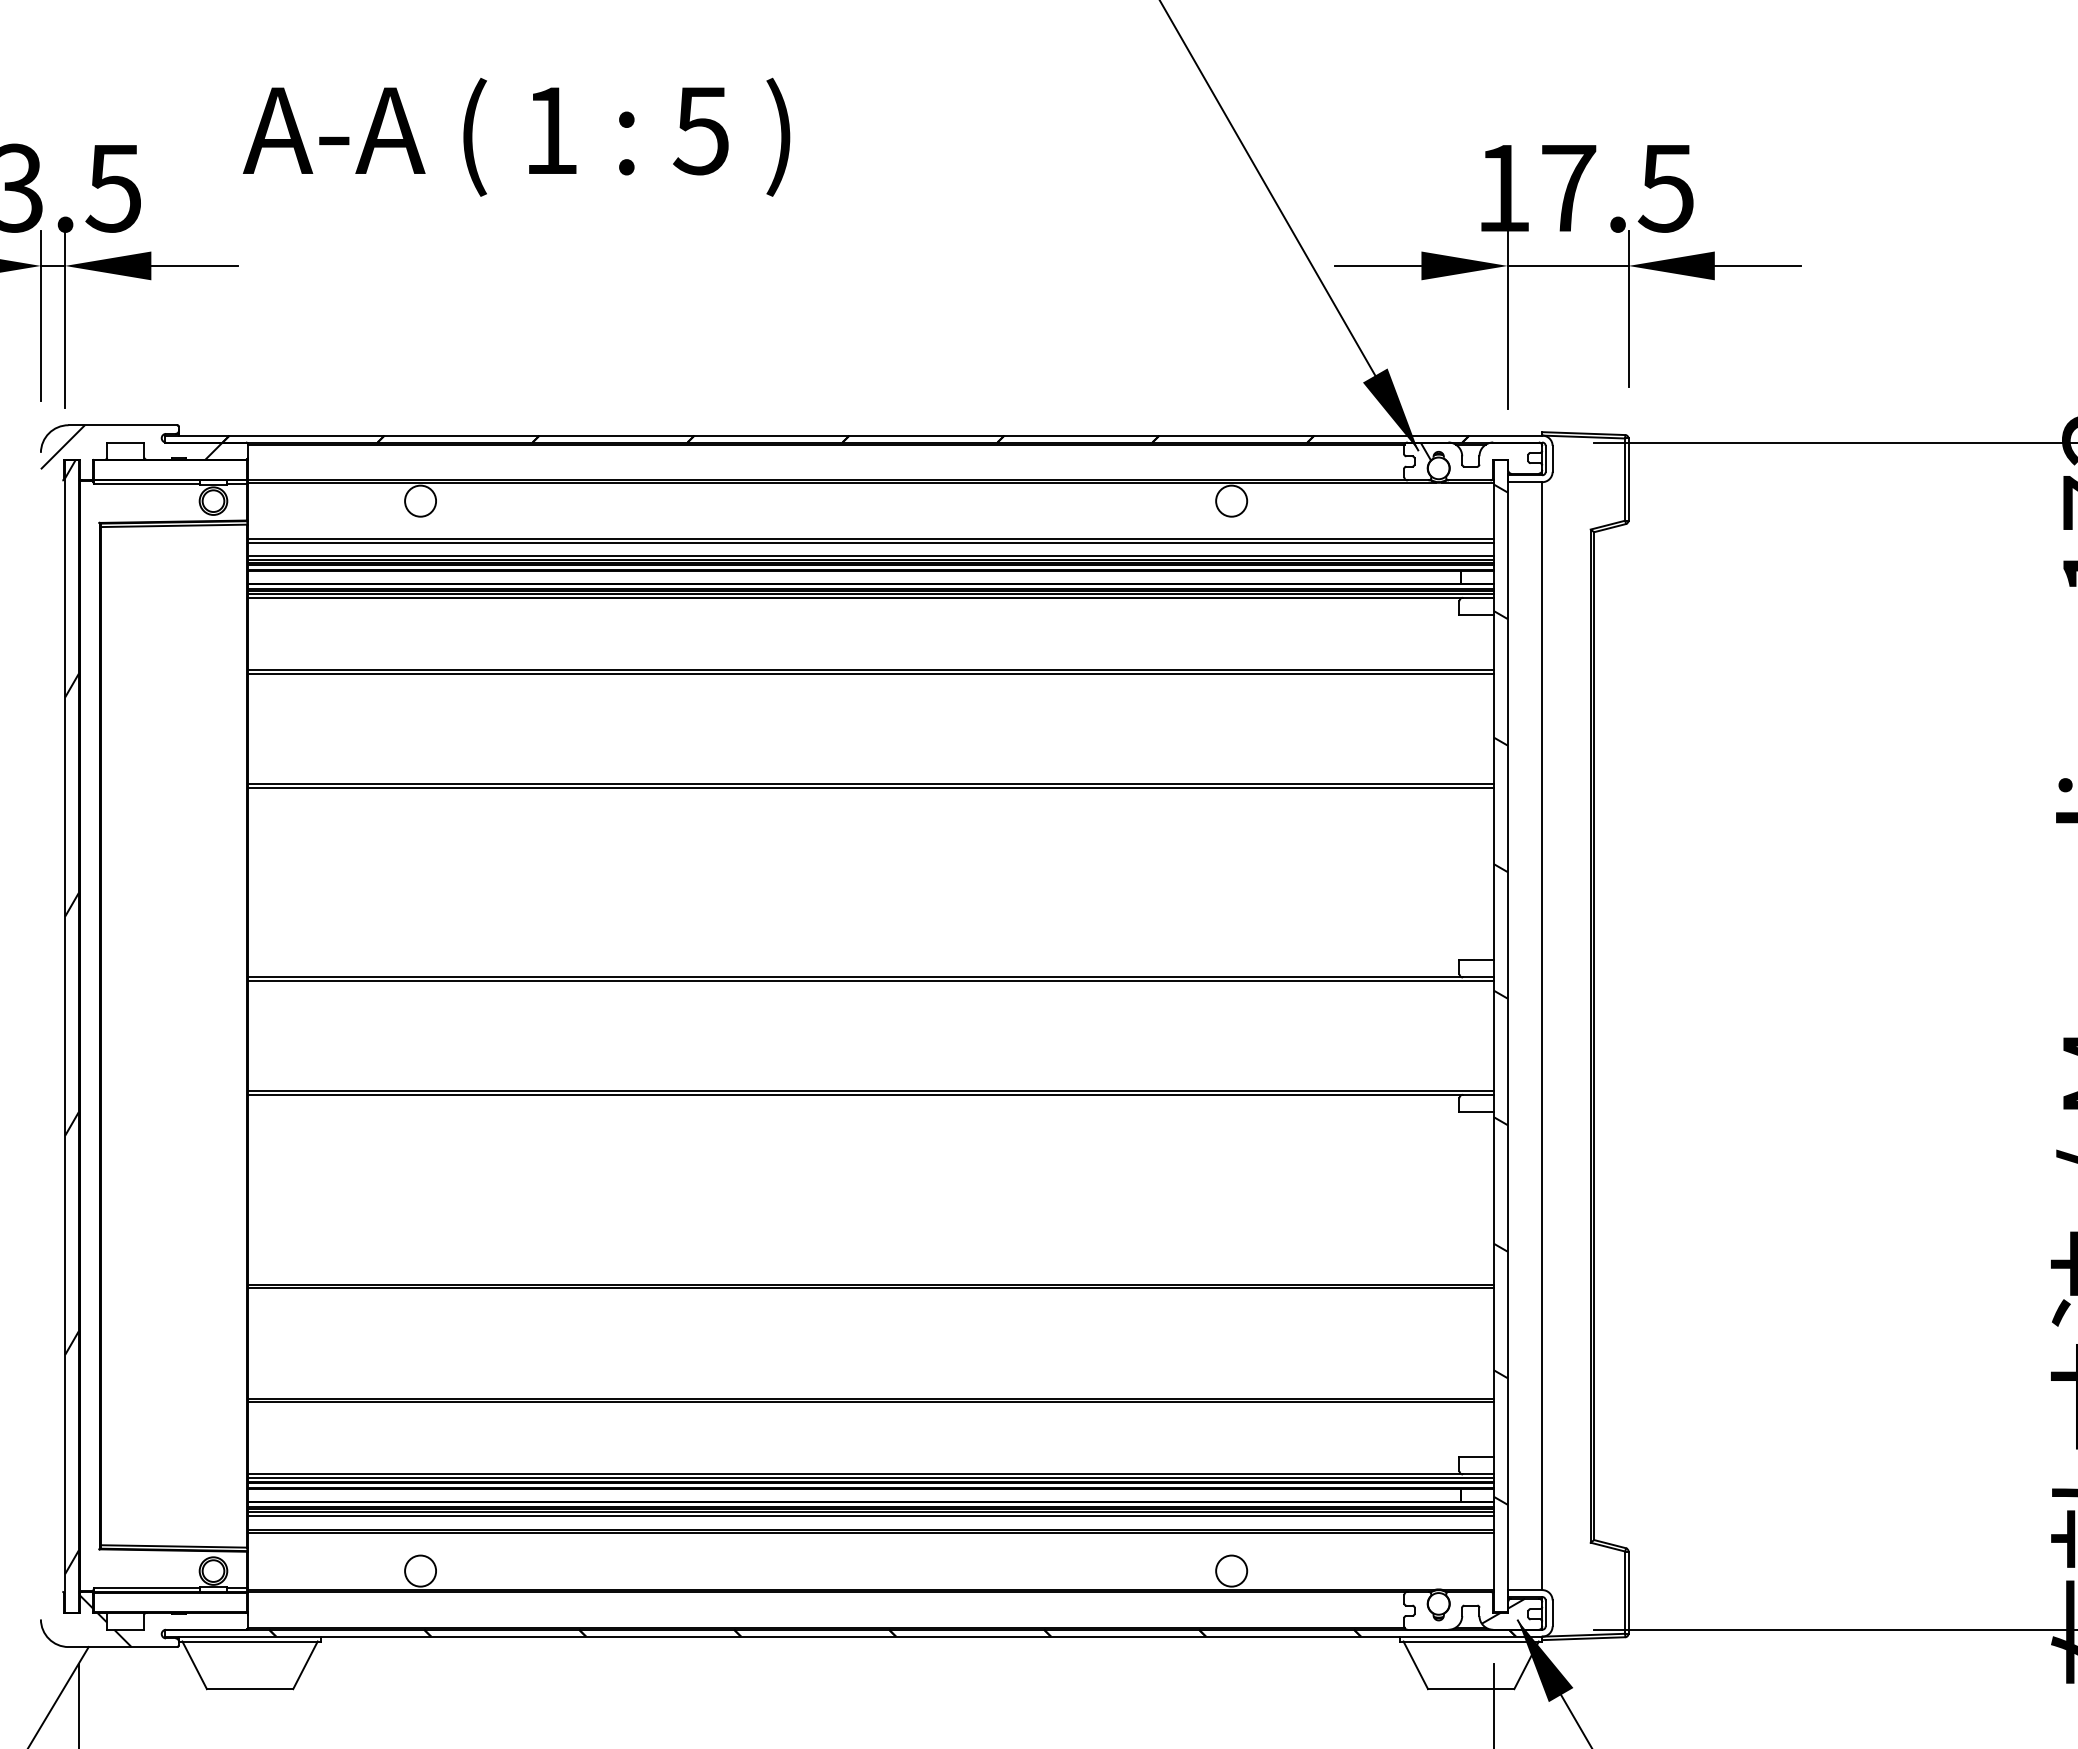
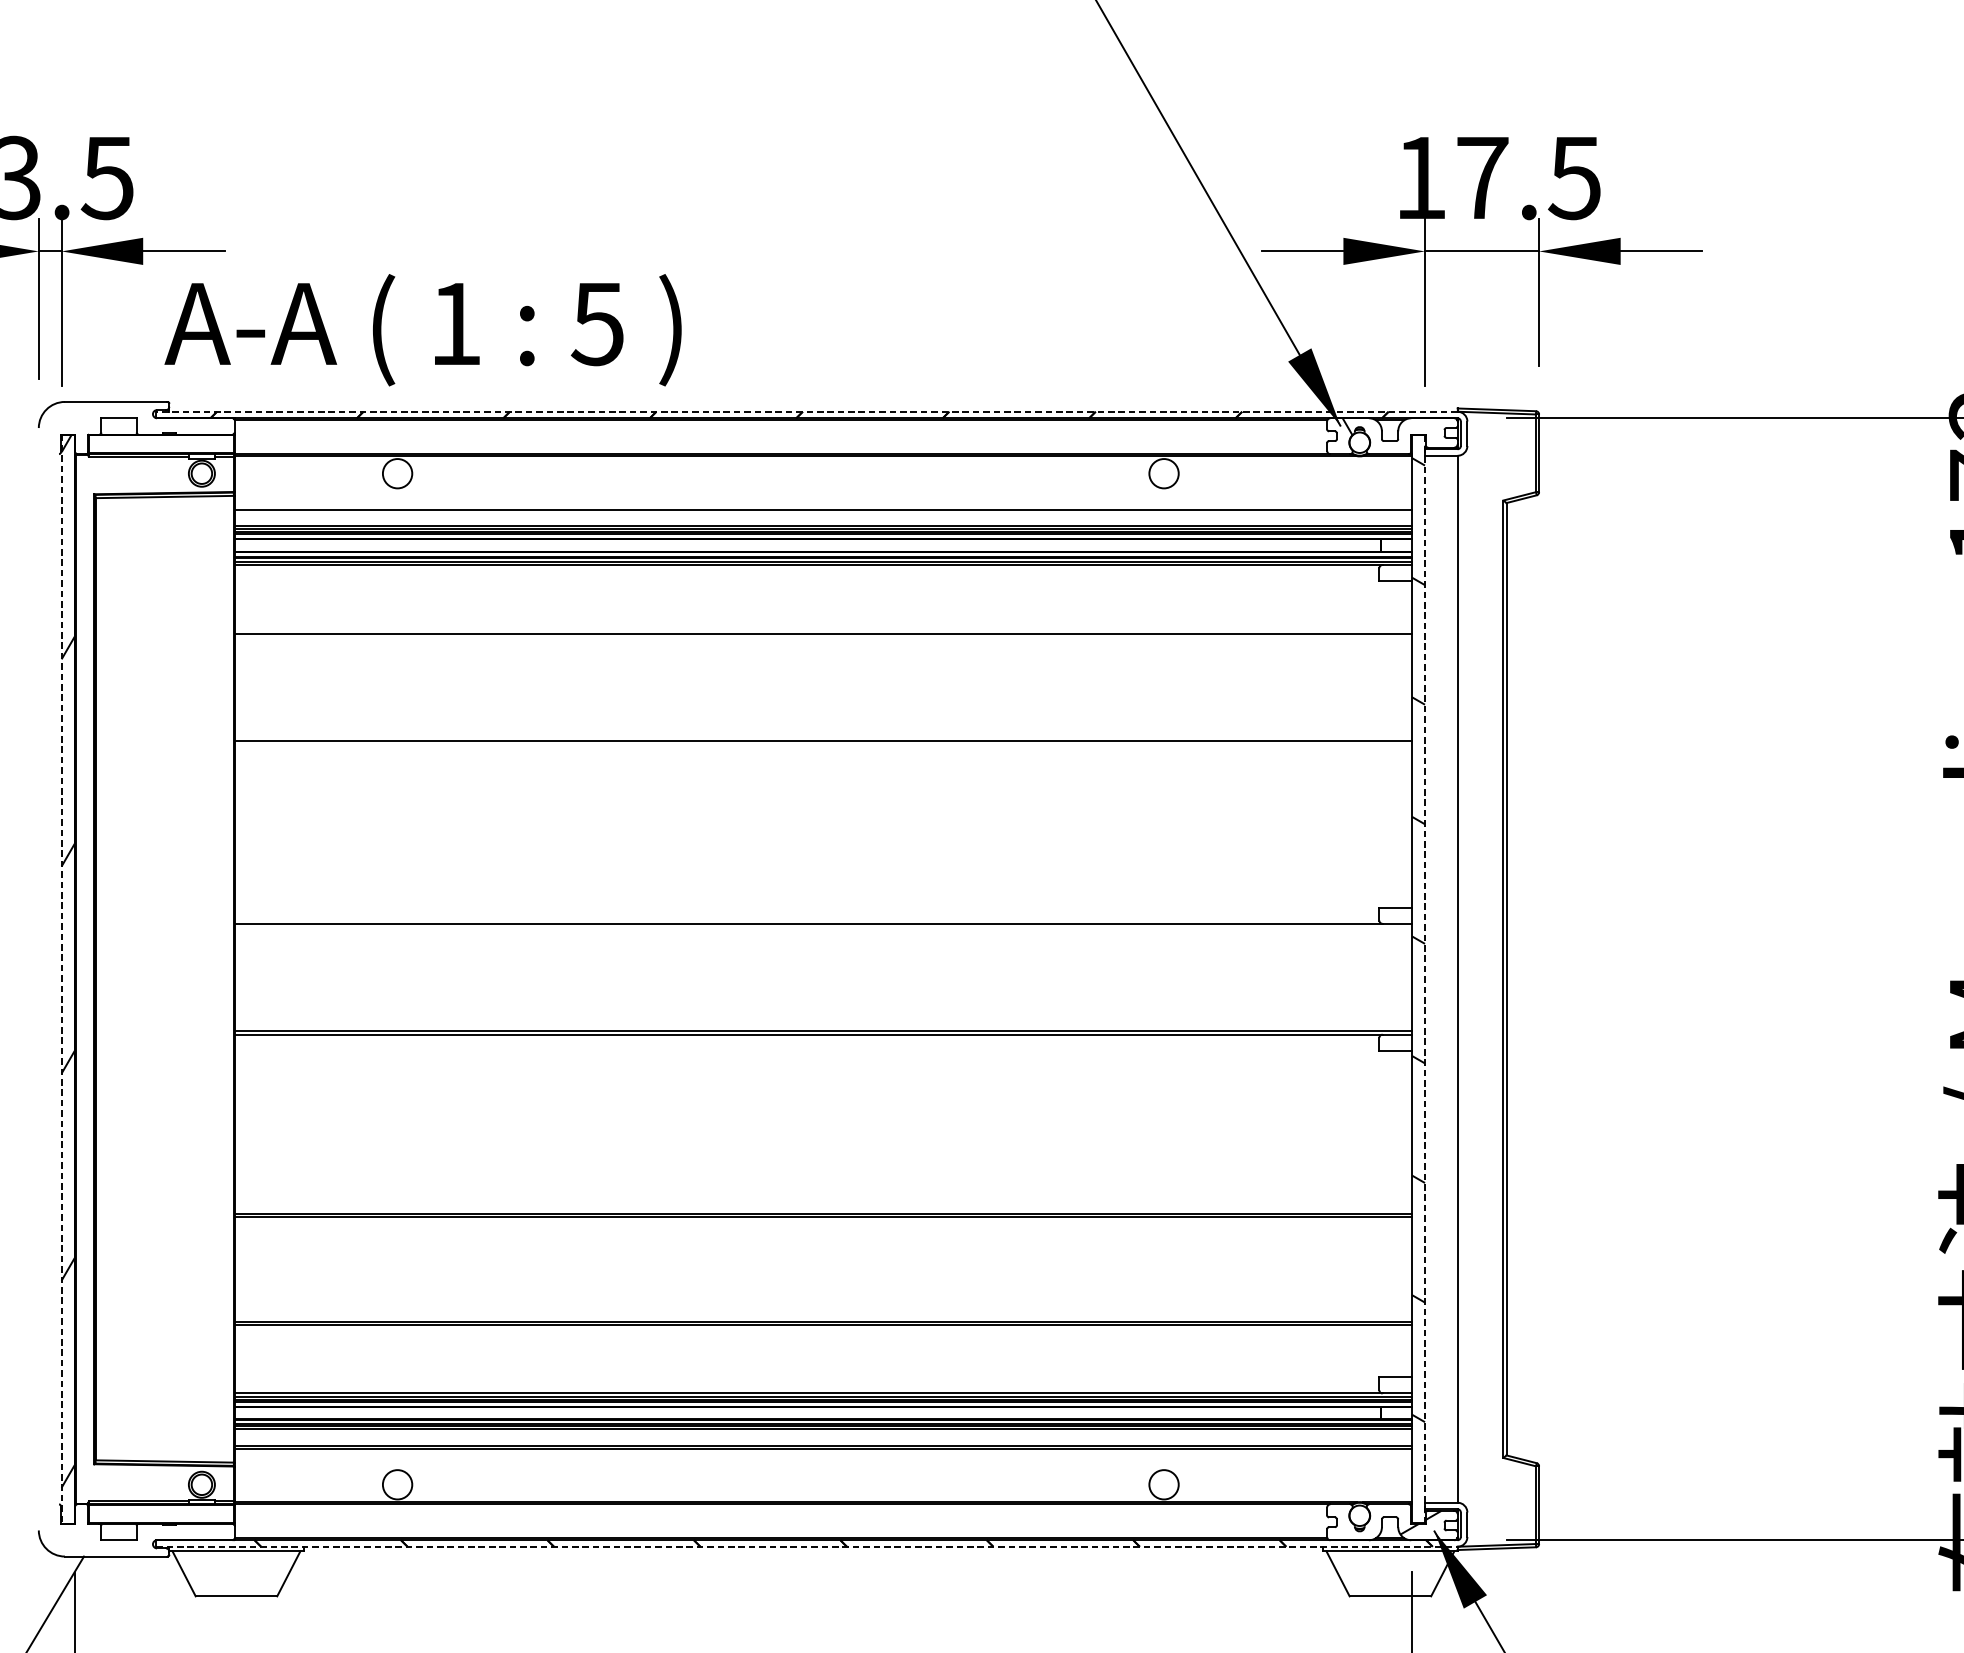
text: (516, 136) -> (423, 329), moved
line: (853, 435) -> (806, 411), solid -> dashed
hatch: (131, 447) -> (124, 422), removed
line: (870, 542) -> (822, 512), removed
line: (870, 673) -> (822, 636), removed
line: (870, 787) -> (822, 744), removed
line: (870, 980) -> (822, 926), removed
line: (65, 1036) -> (62, 979), solid -> dashed
line: (1507, 1036) -> (1424, 979), solid -> dashed
line: (870, 1515) -> (822, 1432), removed
hatch: (105, 1621) -> (99, 1532), removed
line: (853, 1636) -> (806, 1546), solid -> dashed

